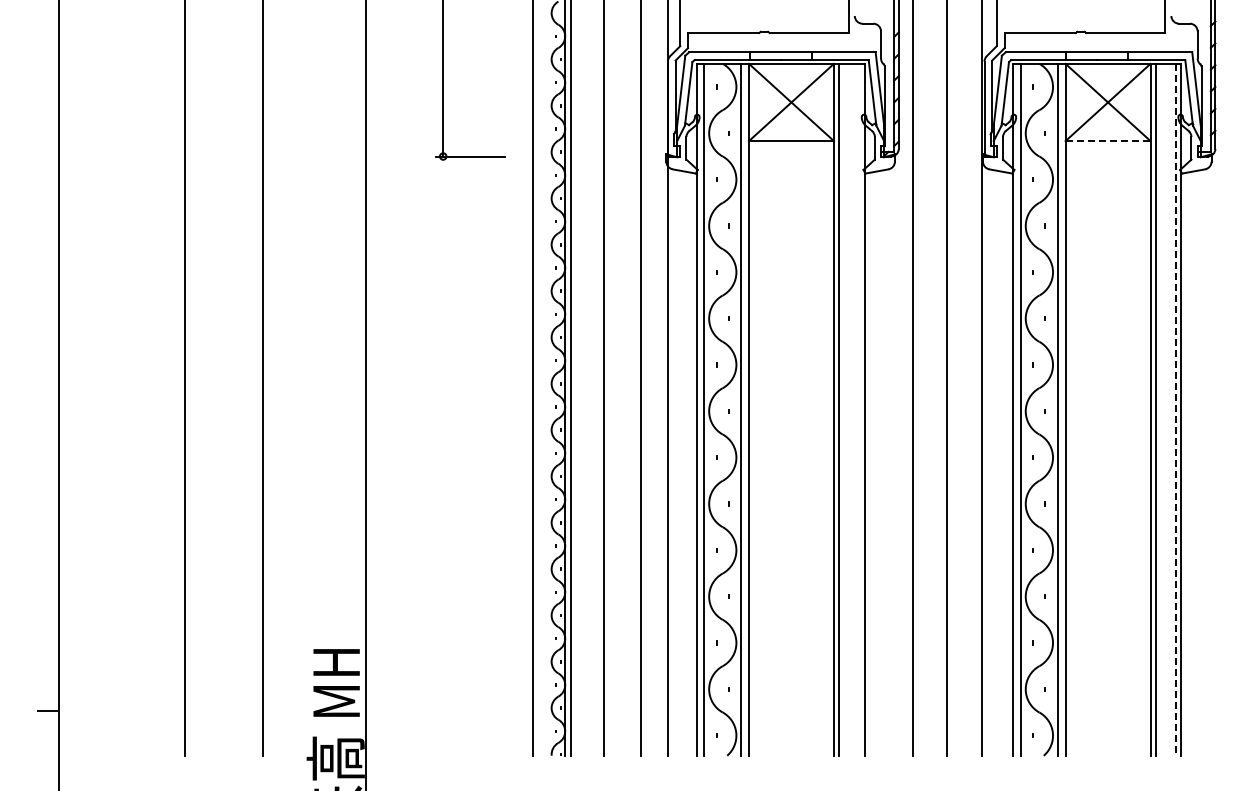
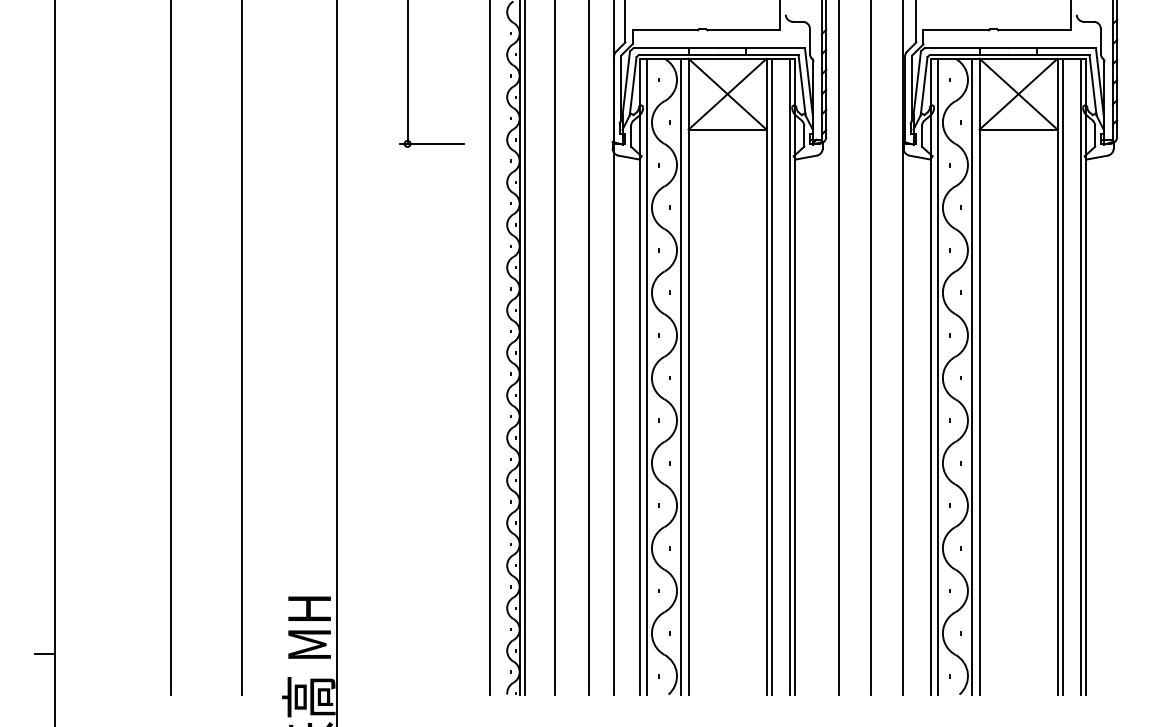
line: (1108, 141) -> (1018, 130), dashed -> solid
line: (859, 409) -> (790, 376), added
line: (1176, 409) -> (1081, 376), dashed -> solid

